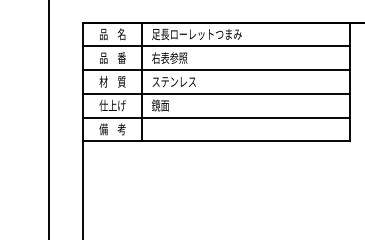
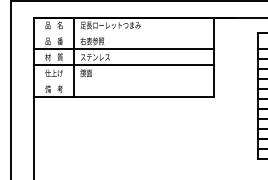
line: (216, 46) -> (123, 33), removed
line: (216, 117) -> (123, 81), removed

